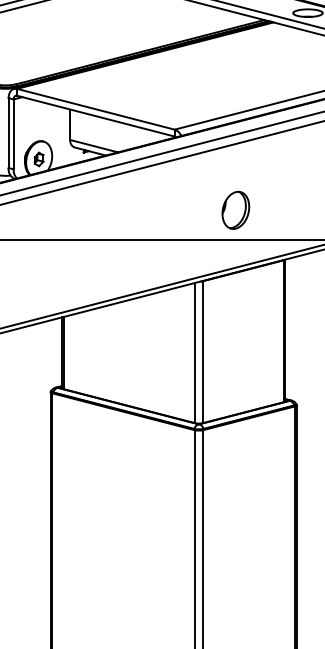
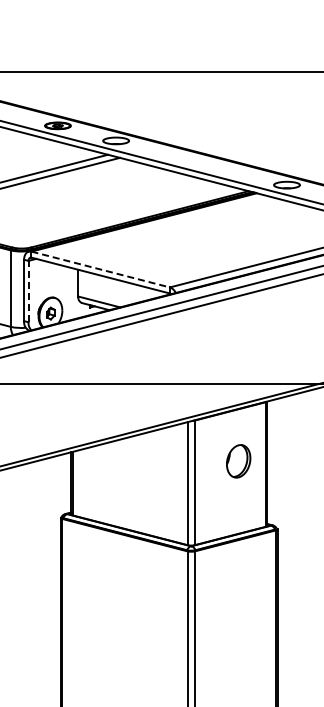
line: (95, 109) -> (100, 269), solid -> dashed
line: (13, 134) -> (28, 291), solid -> dashed
part: (235, 210) -> (238, 461), moved

